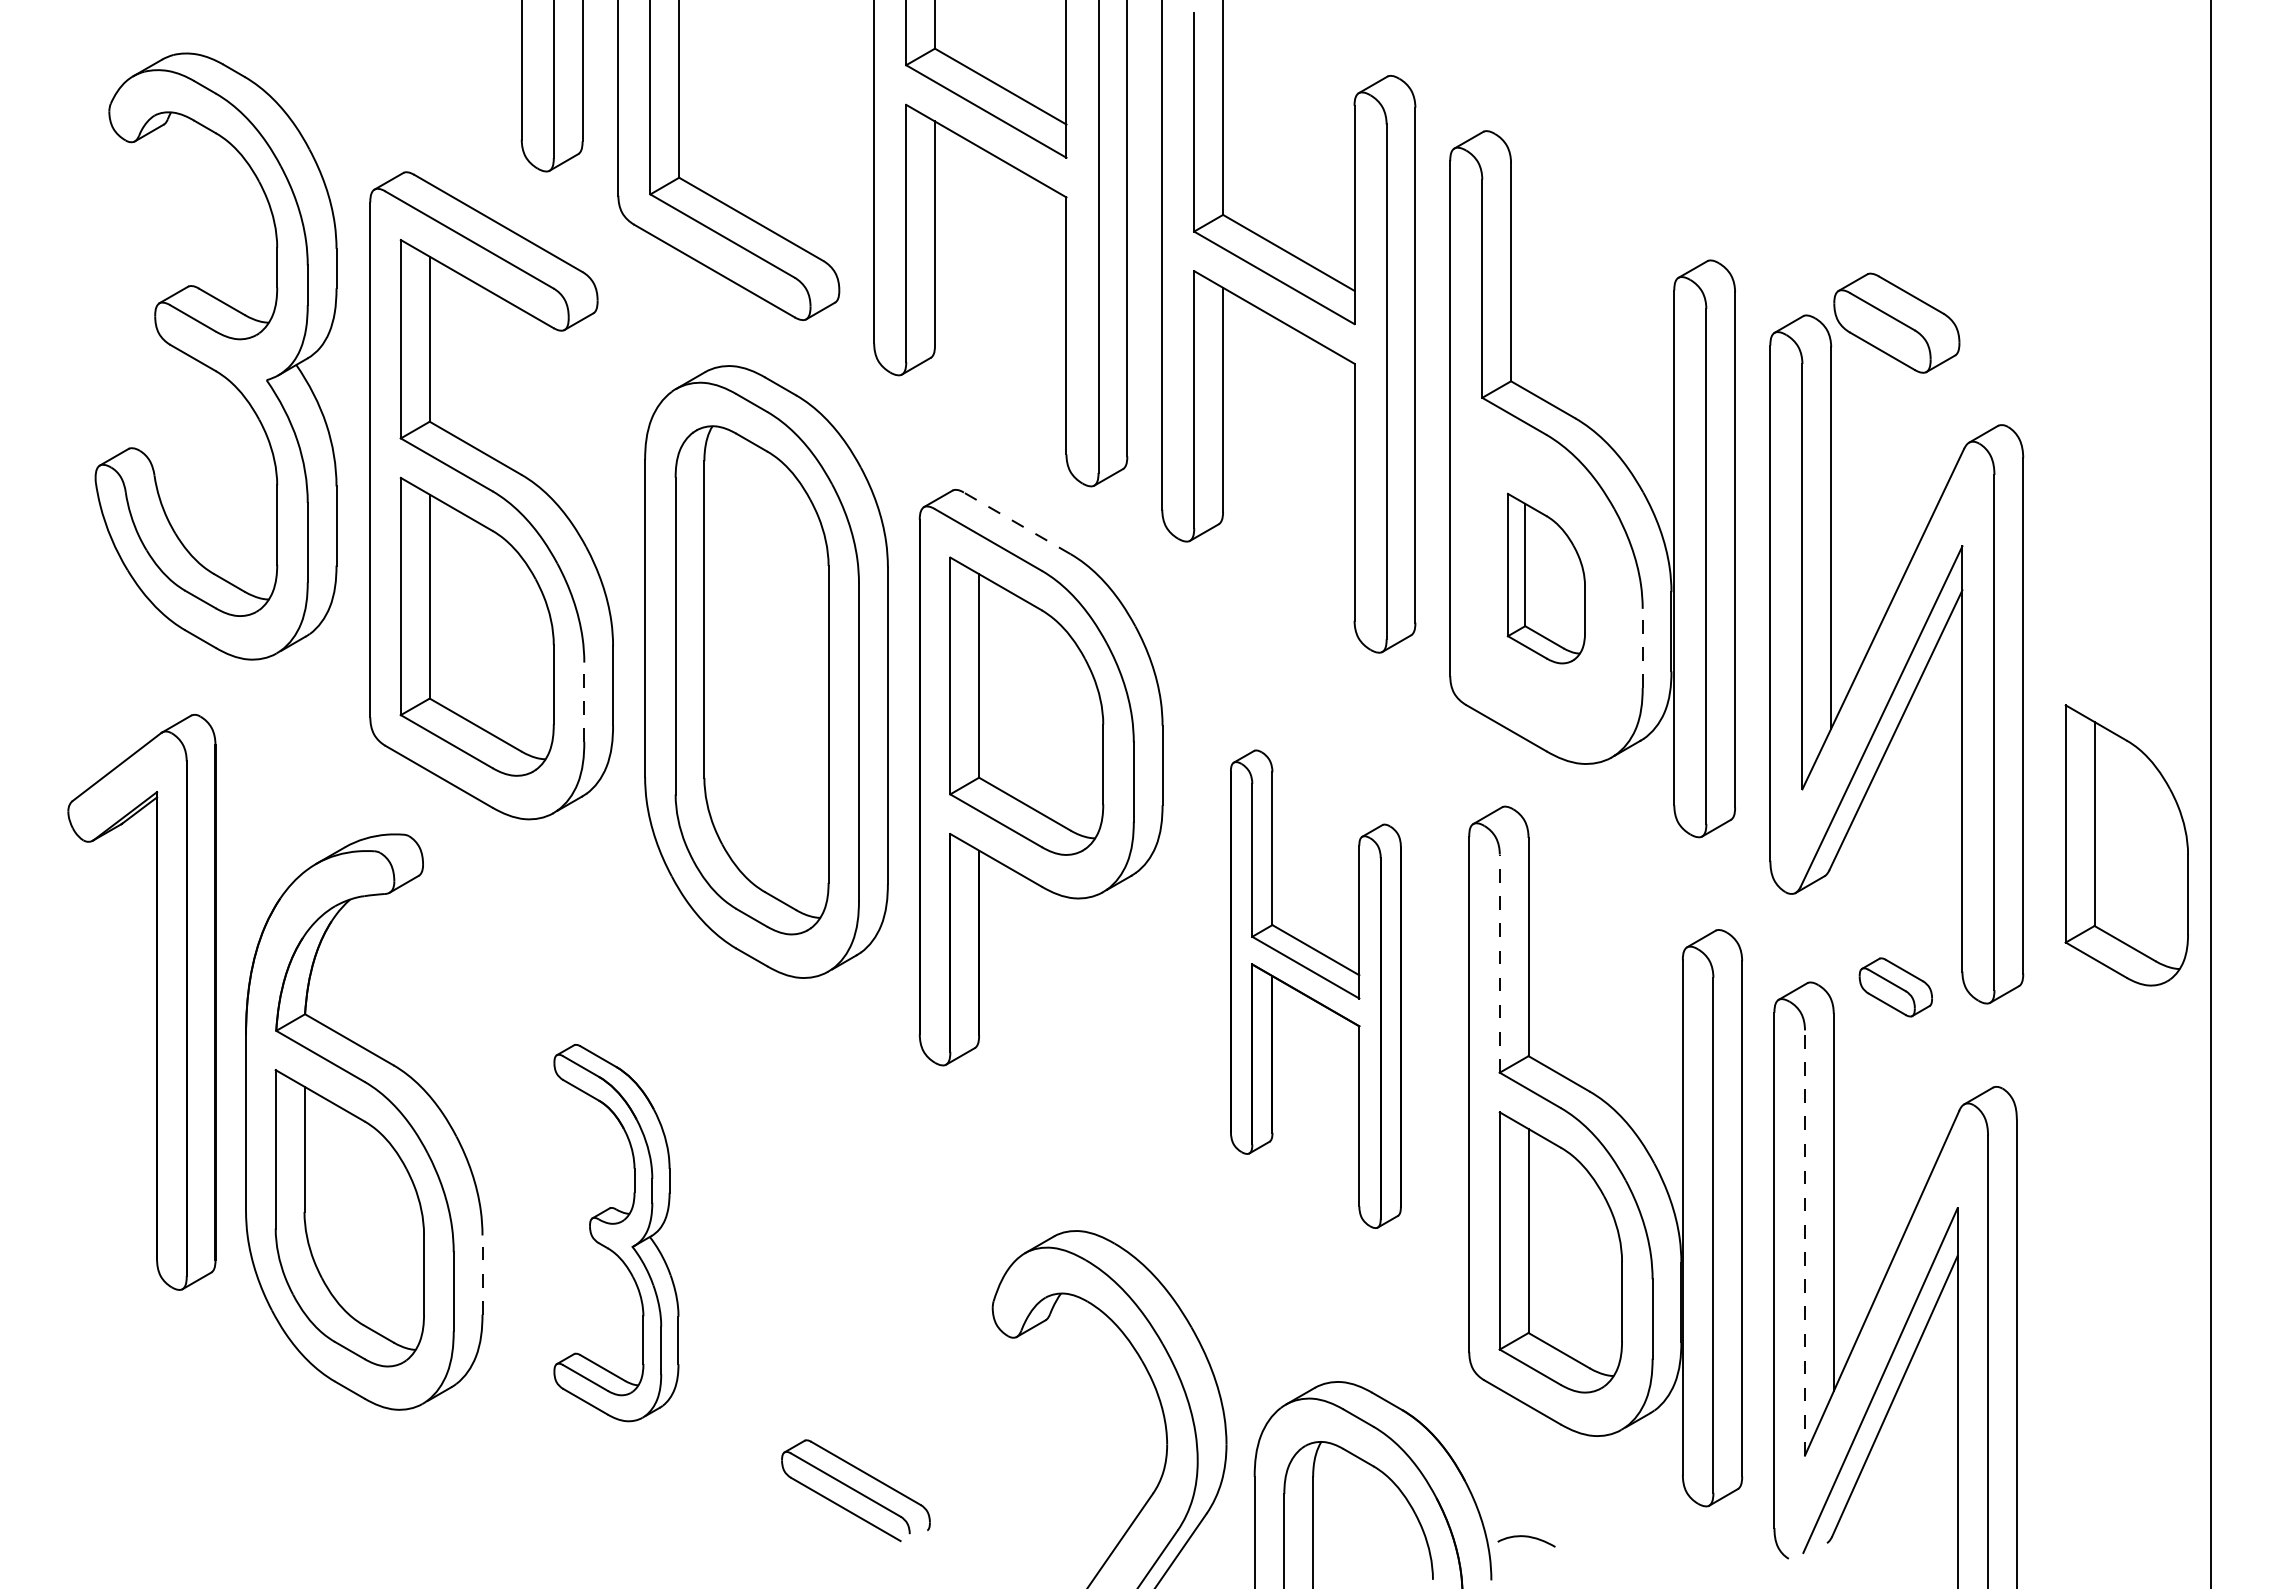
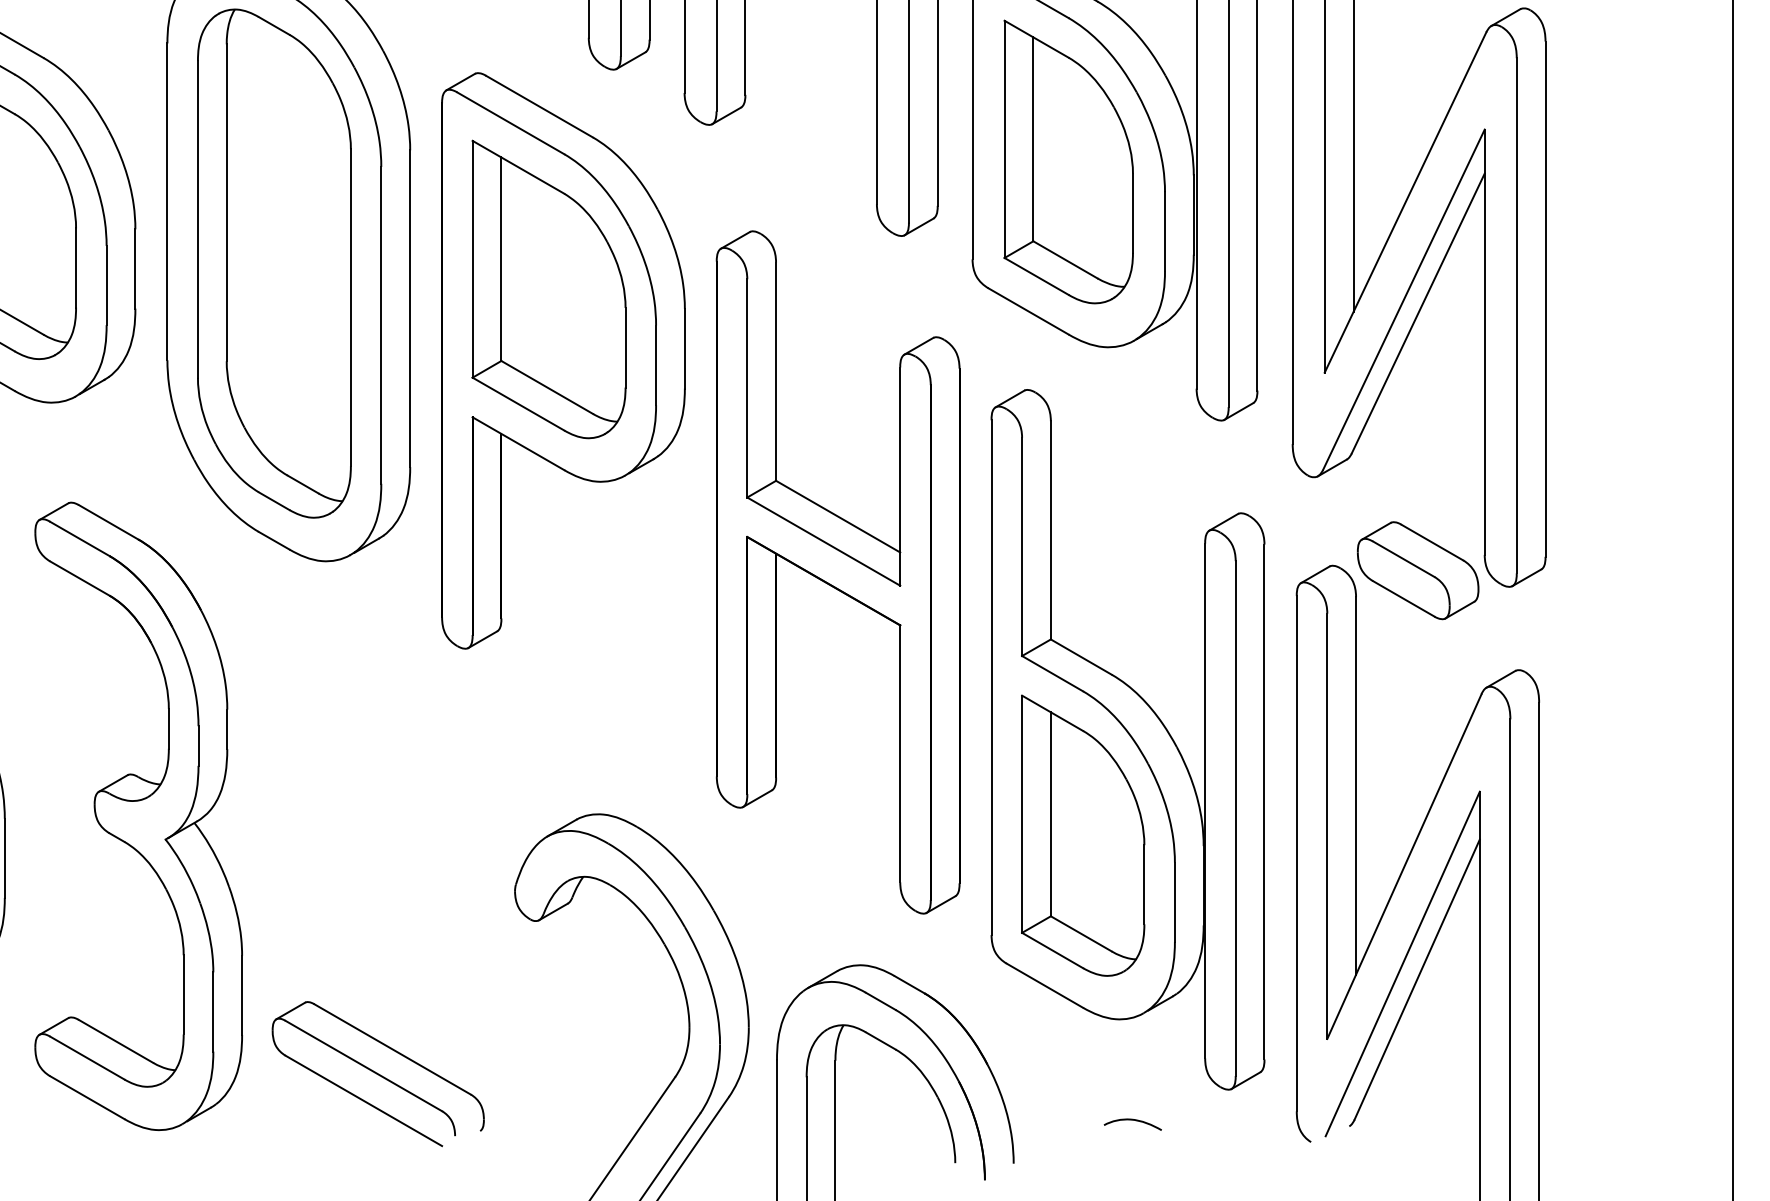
line: (1017, 523) -> (539, 106), dashed -> solid
part: (1546, 578) -> (1068, 161), size x1.67
line: (1642, 648) -> (1164, 231), dashed -> solid
line: (584, 702) -> (106, 285), dashed -> solid
part: (2126, 845) -> (1648, 428), removed
line: (1499, 963) -> (1021, 546), dashed -> solid
part: (1895, 987) -> (1417, 570), size x1.67
part: (1315, 989) -> (837, 572), size x1.43
part: (616, 1232) -> (138, 815), size x1.67
line: (1805, 1243) -> (1327, 826), dashed -> solid
line: (482, 1275) -> (4, 858), dashed -> solid
part: (855, 1490) -> (377, 1073), size x1.43
curve: (1526, 1537) -> (1132, 1120), moved

